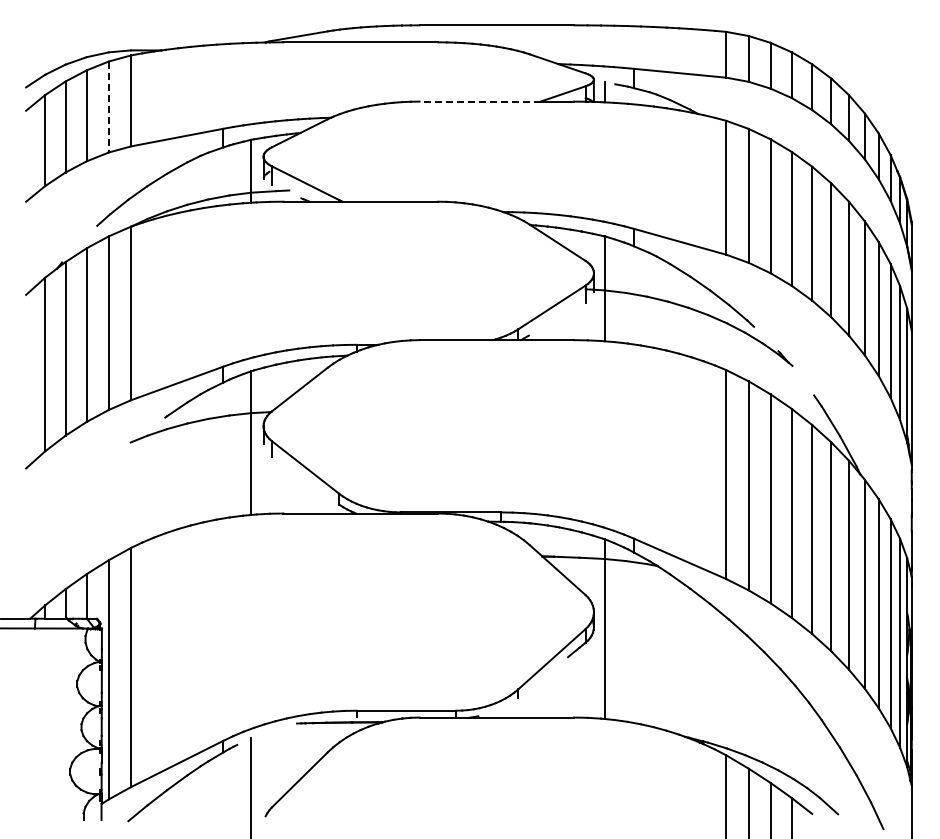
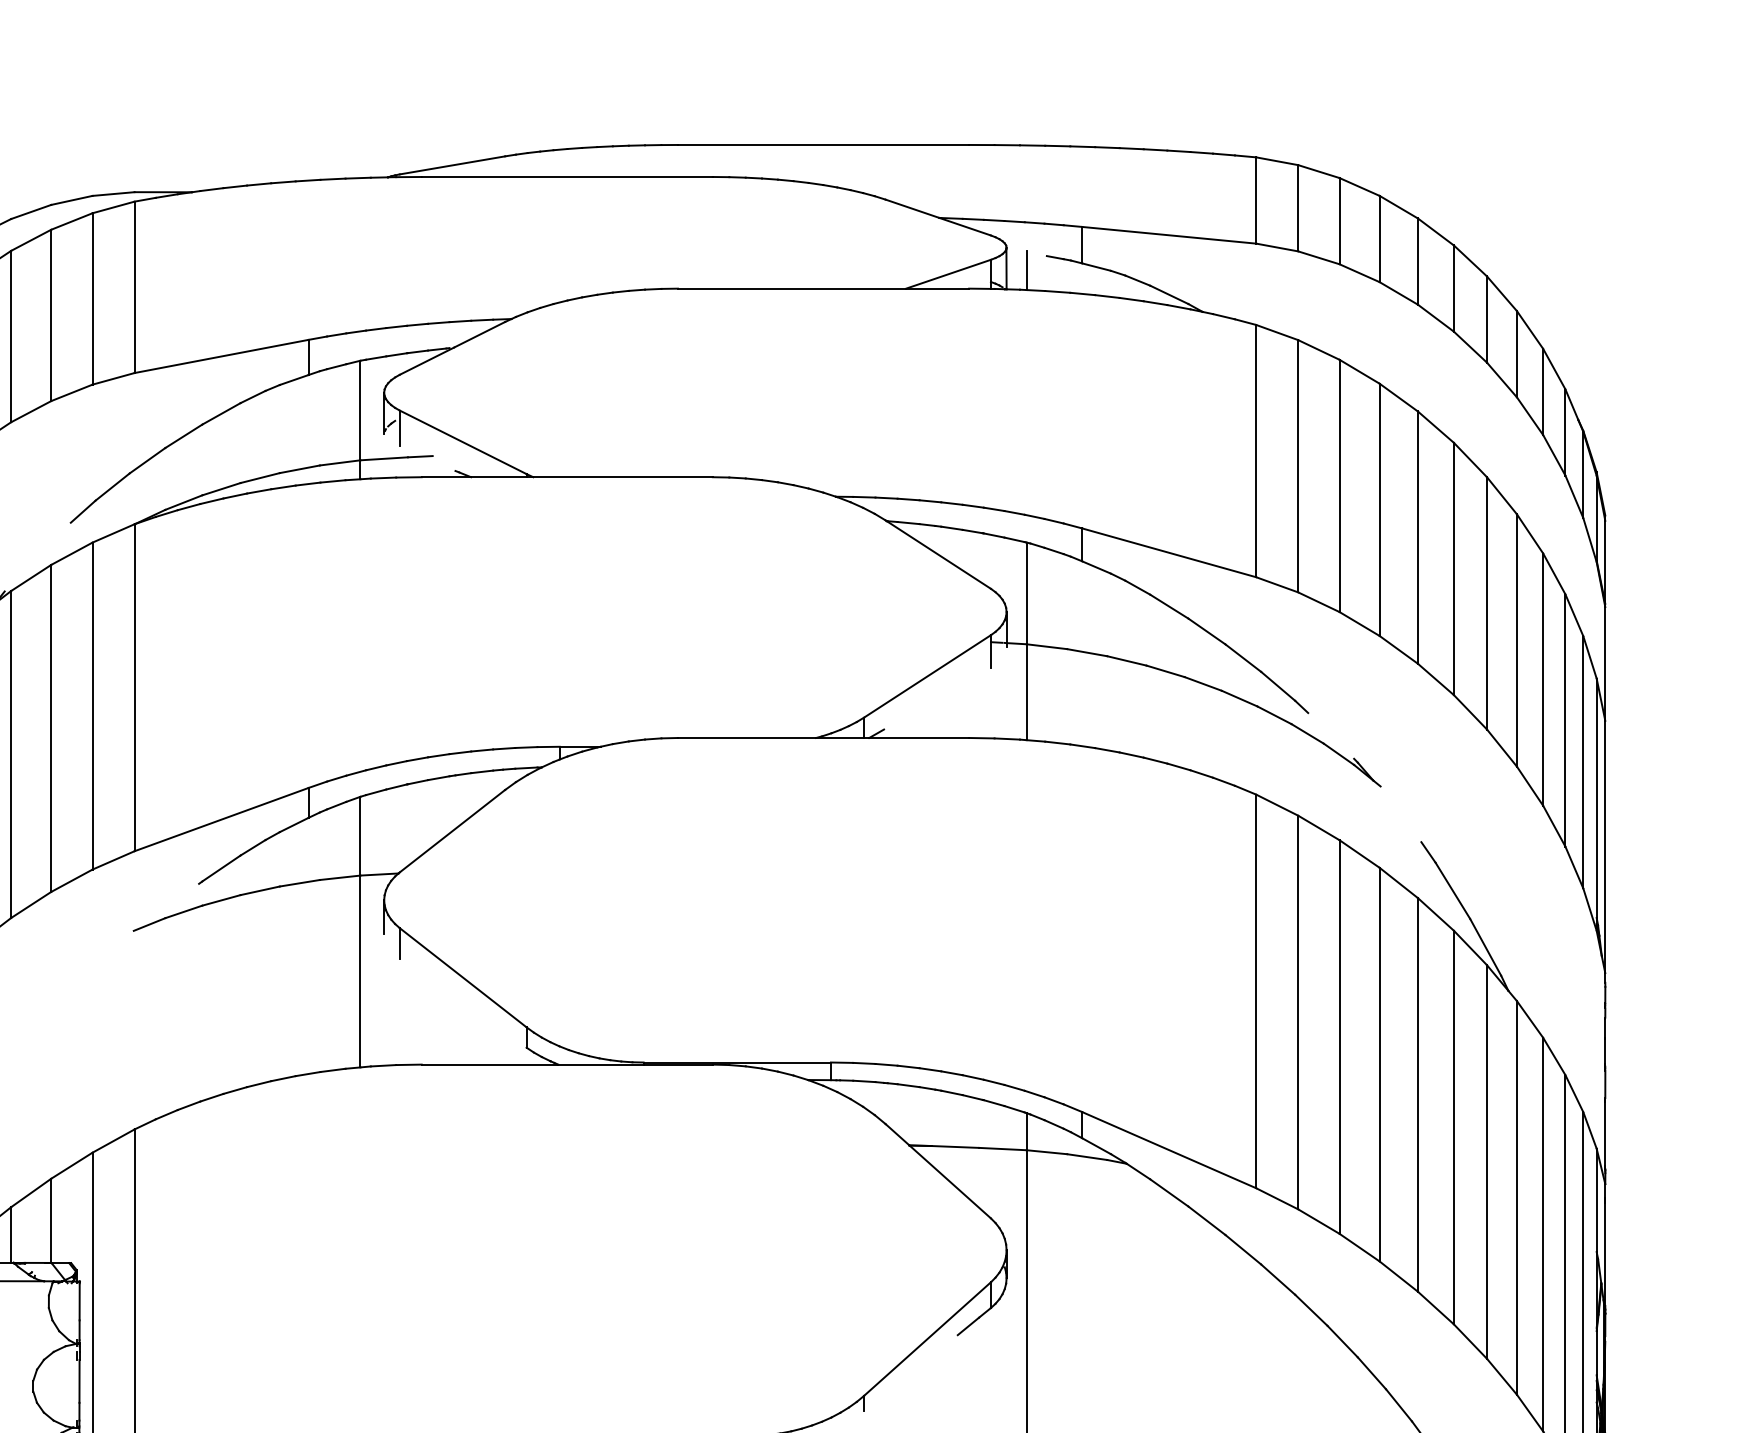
line: (480, 101) -> (792, 288), dashed -> solid
line: (108, 107) -> (92, 299), dashed -> solid

